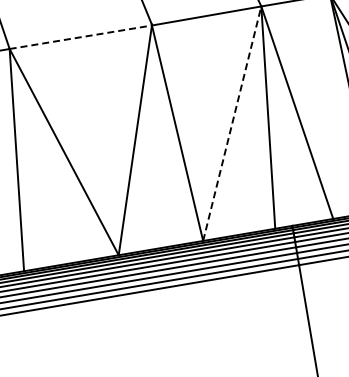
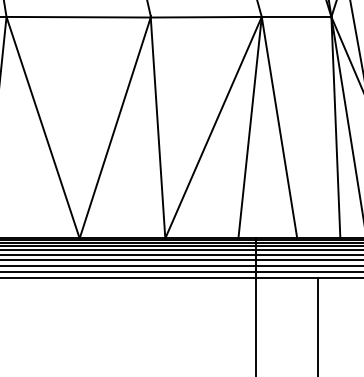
line: (81, 37) -> (79, 17), dashed -> solid
line: (232, 123) -> (213, 127), dashed -> solid

